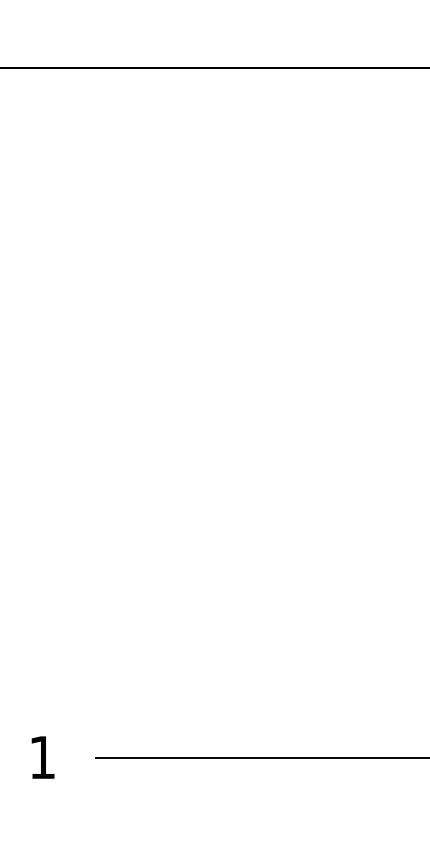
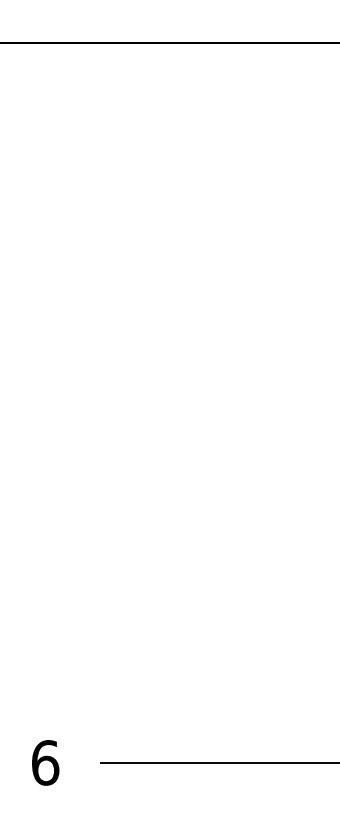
text: (42, 757) -> (45, 762), 1 -> 6

